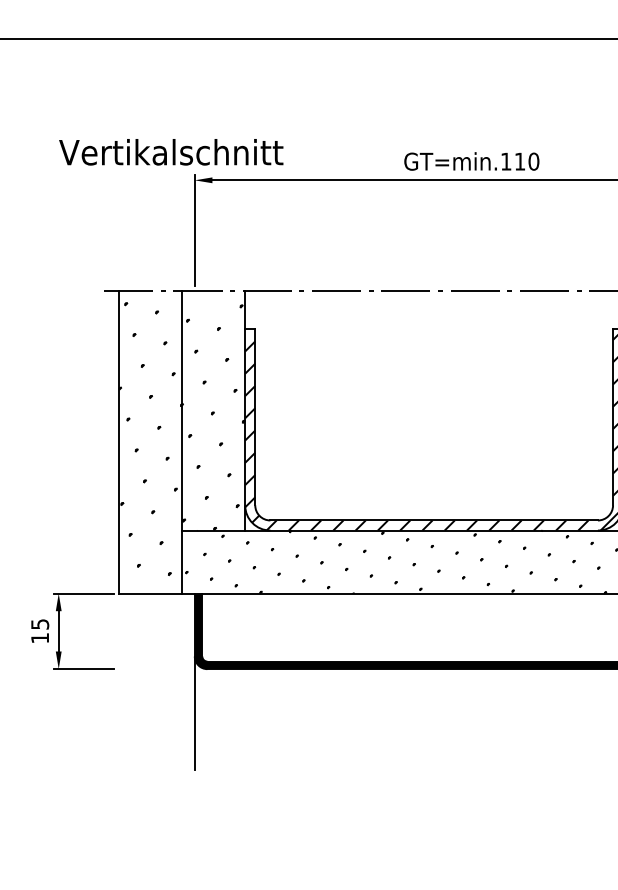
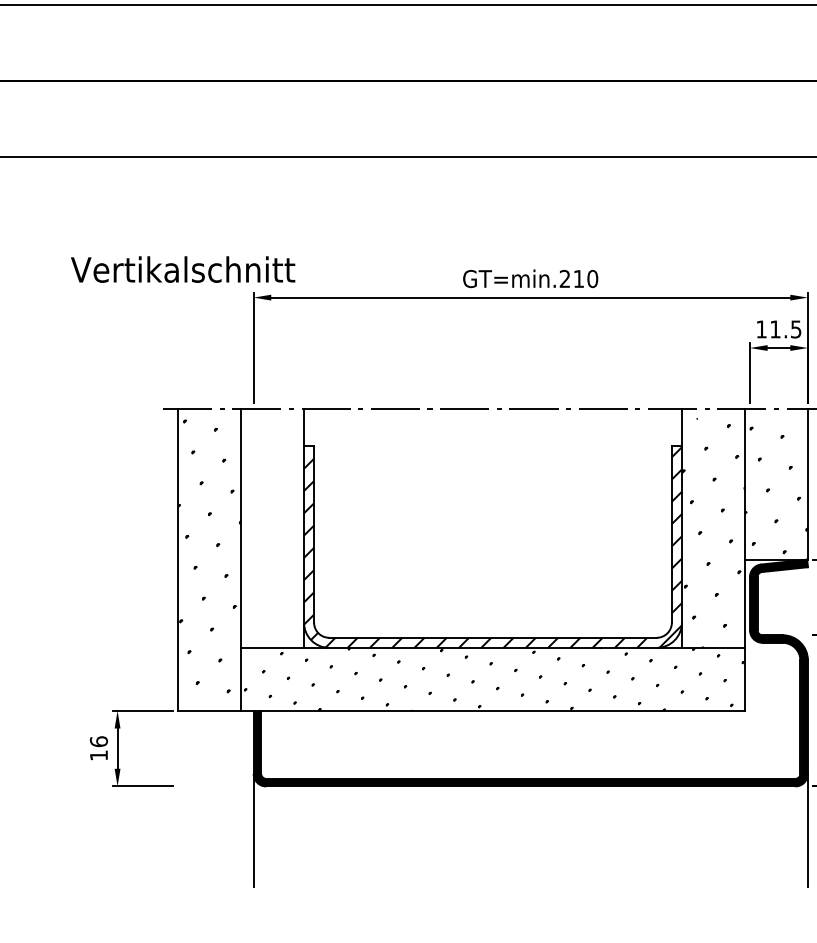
text: (171, 152) -> (183, 269), moved
text: (505, 161) -> (564, 278), GT=min.110 -> GT=min.210
hatch: (213, 417) -> (272, 534), removed
text: (39, 624) -> (98, 741), 15 -> 16

